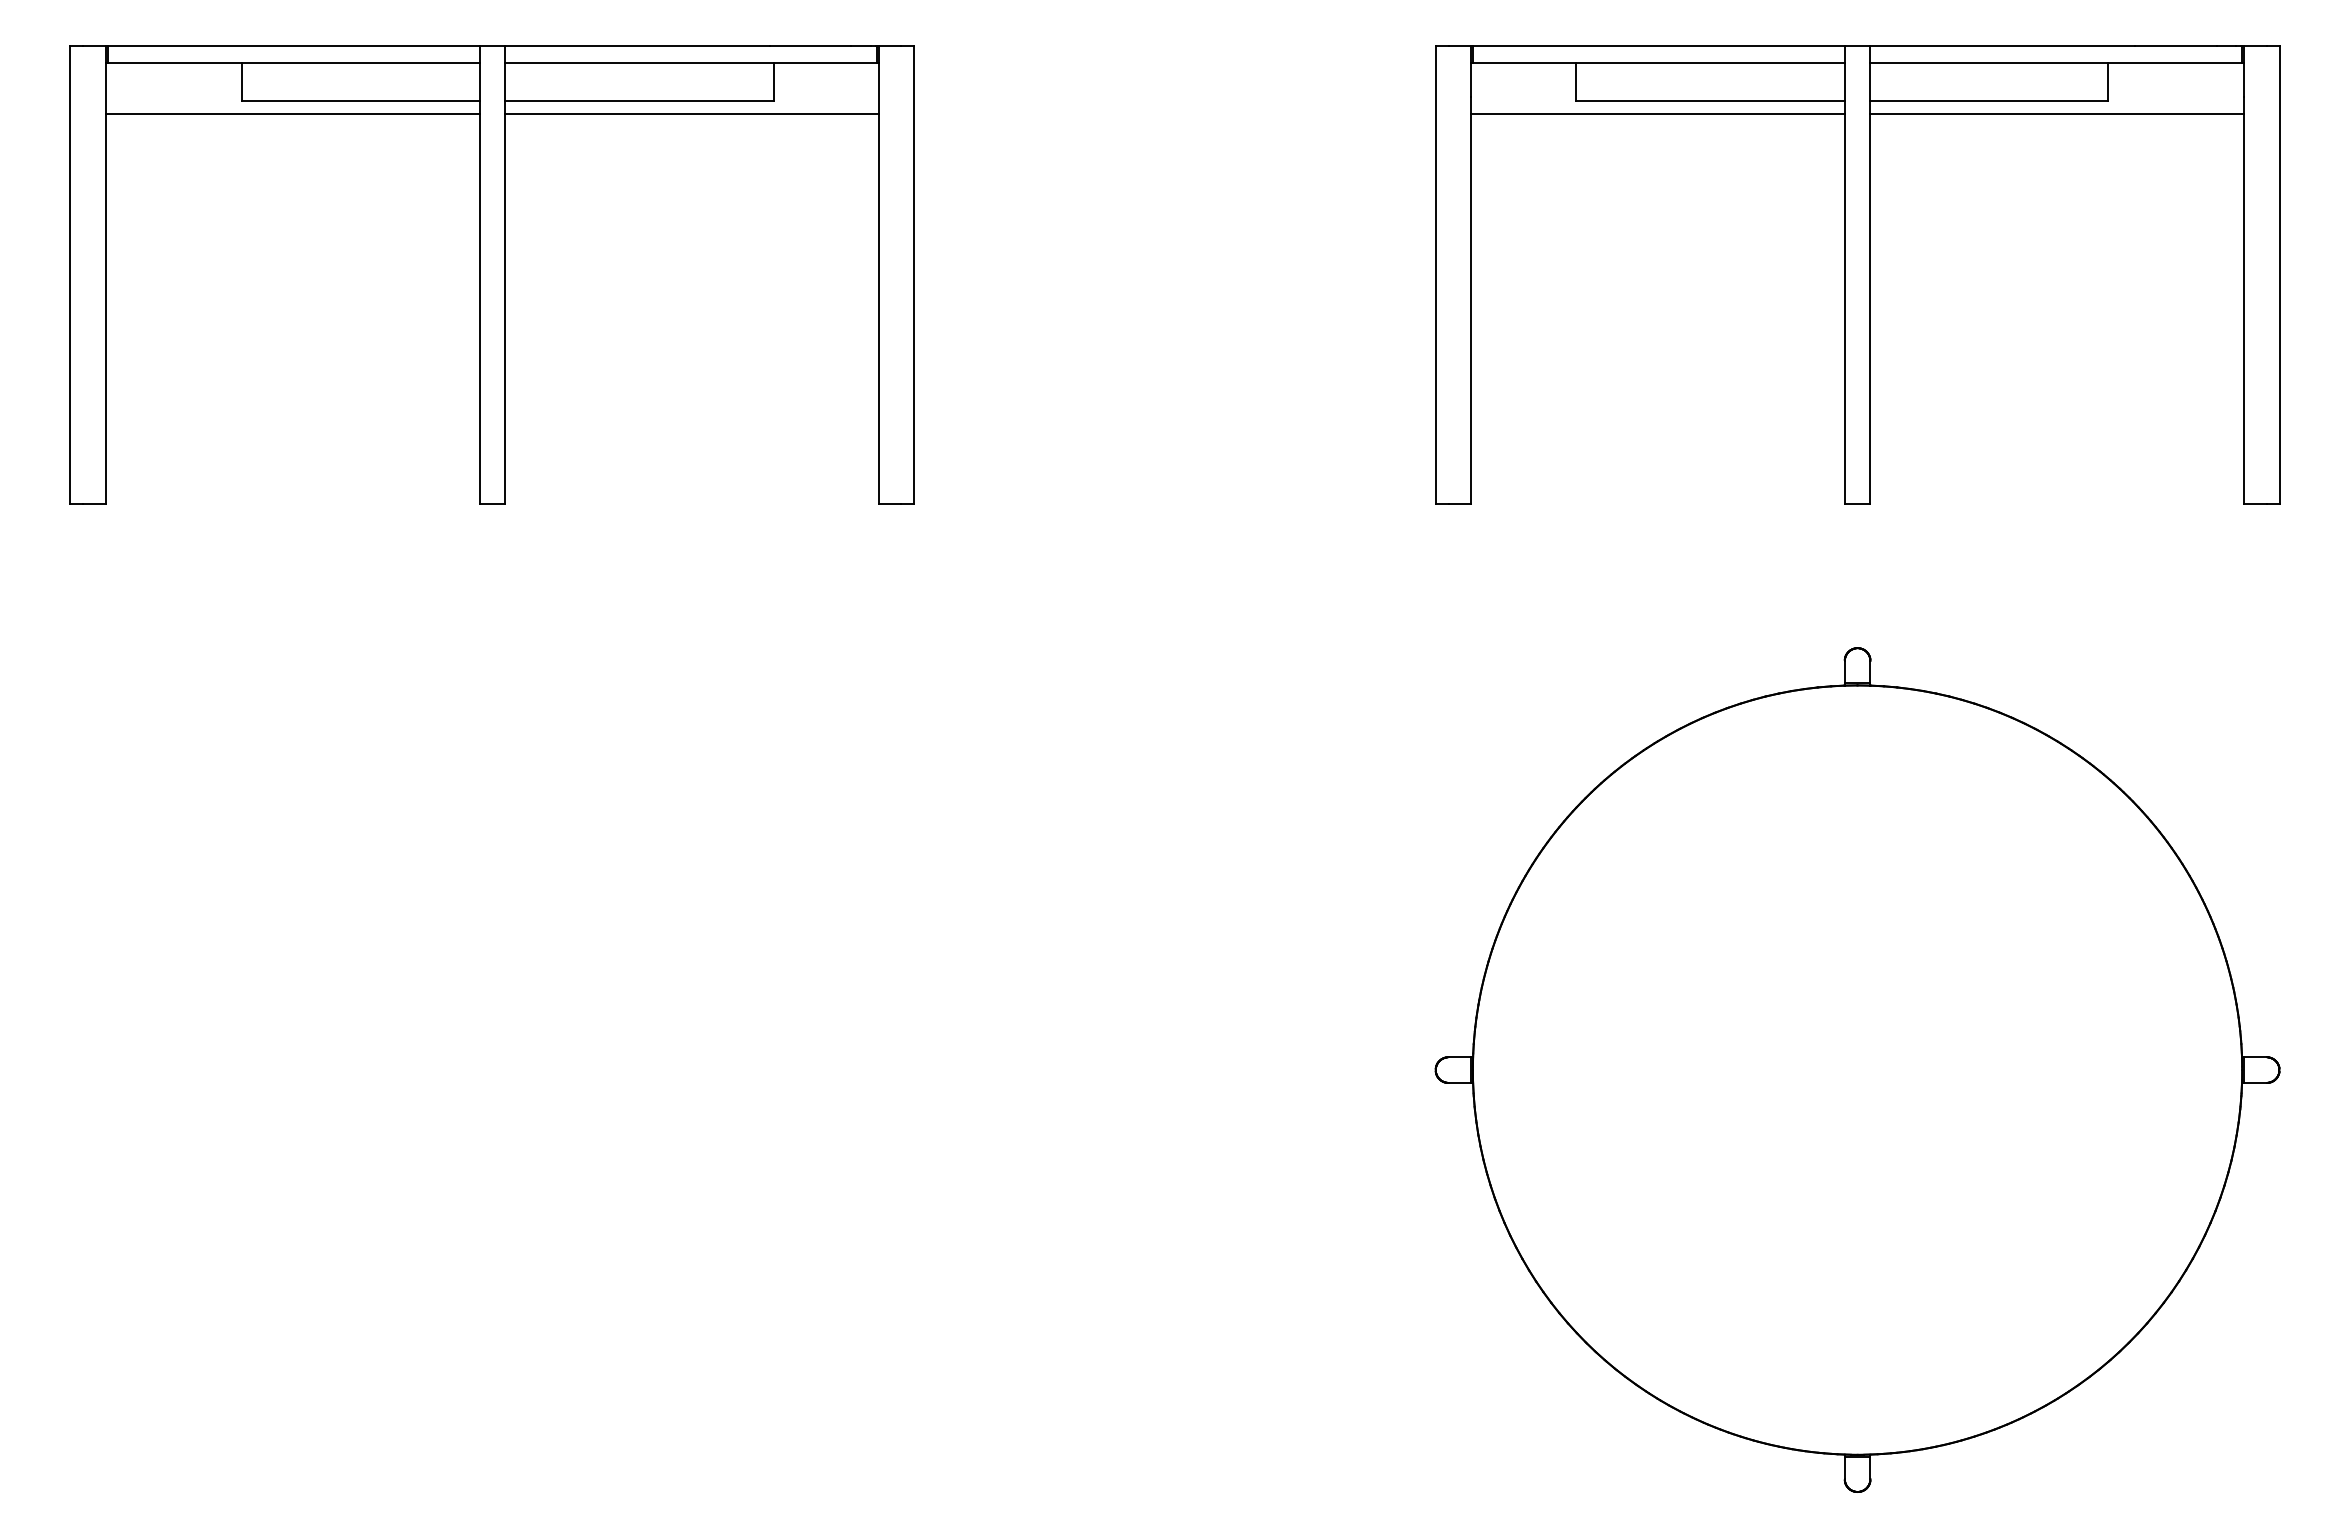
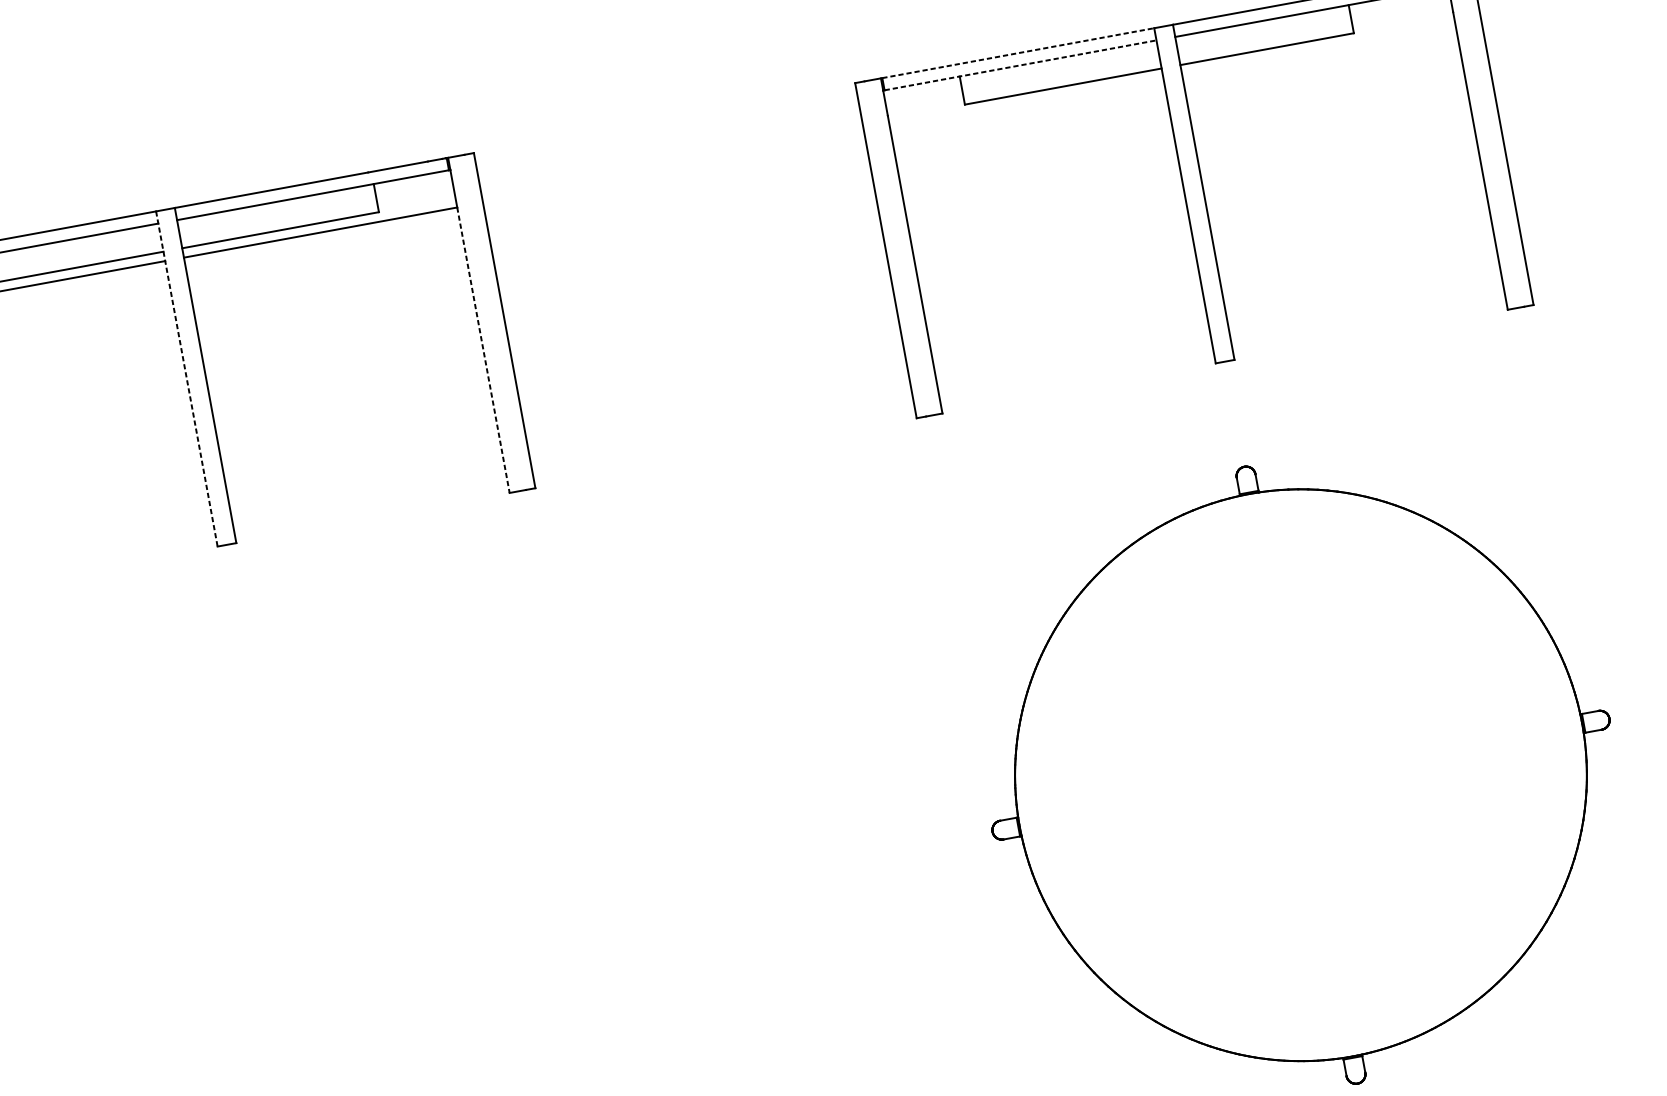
line: (1658, 45) -> (1017, 52), solid -> dashed
line: (1658, 62) -> (1020, 65), solid -> dashed
line: (1657, 113) -> (1026, 102), removed
line: (2057, 113) -> (1318, 49), removed
line: (479, 275) -> (186, 379), solid -> dashed
line: (878, 309) -> (483, 350), solid -> dashed

